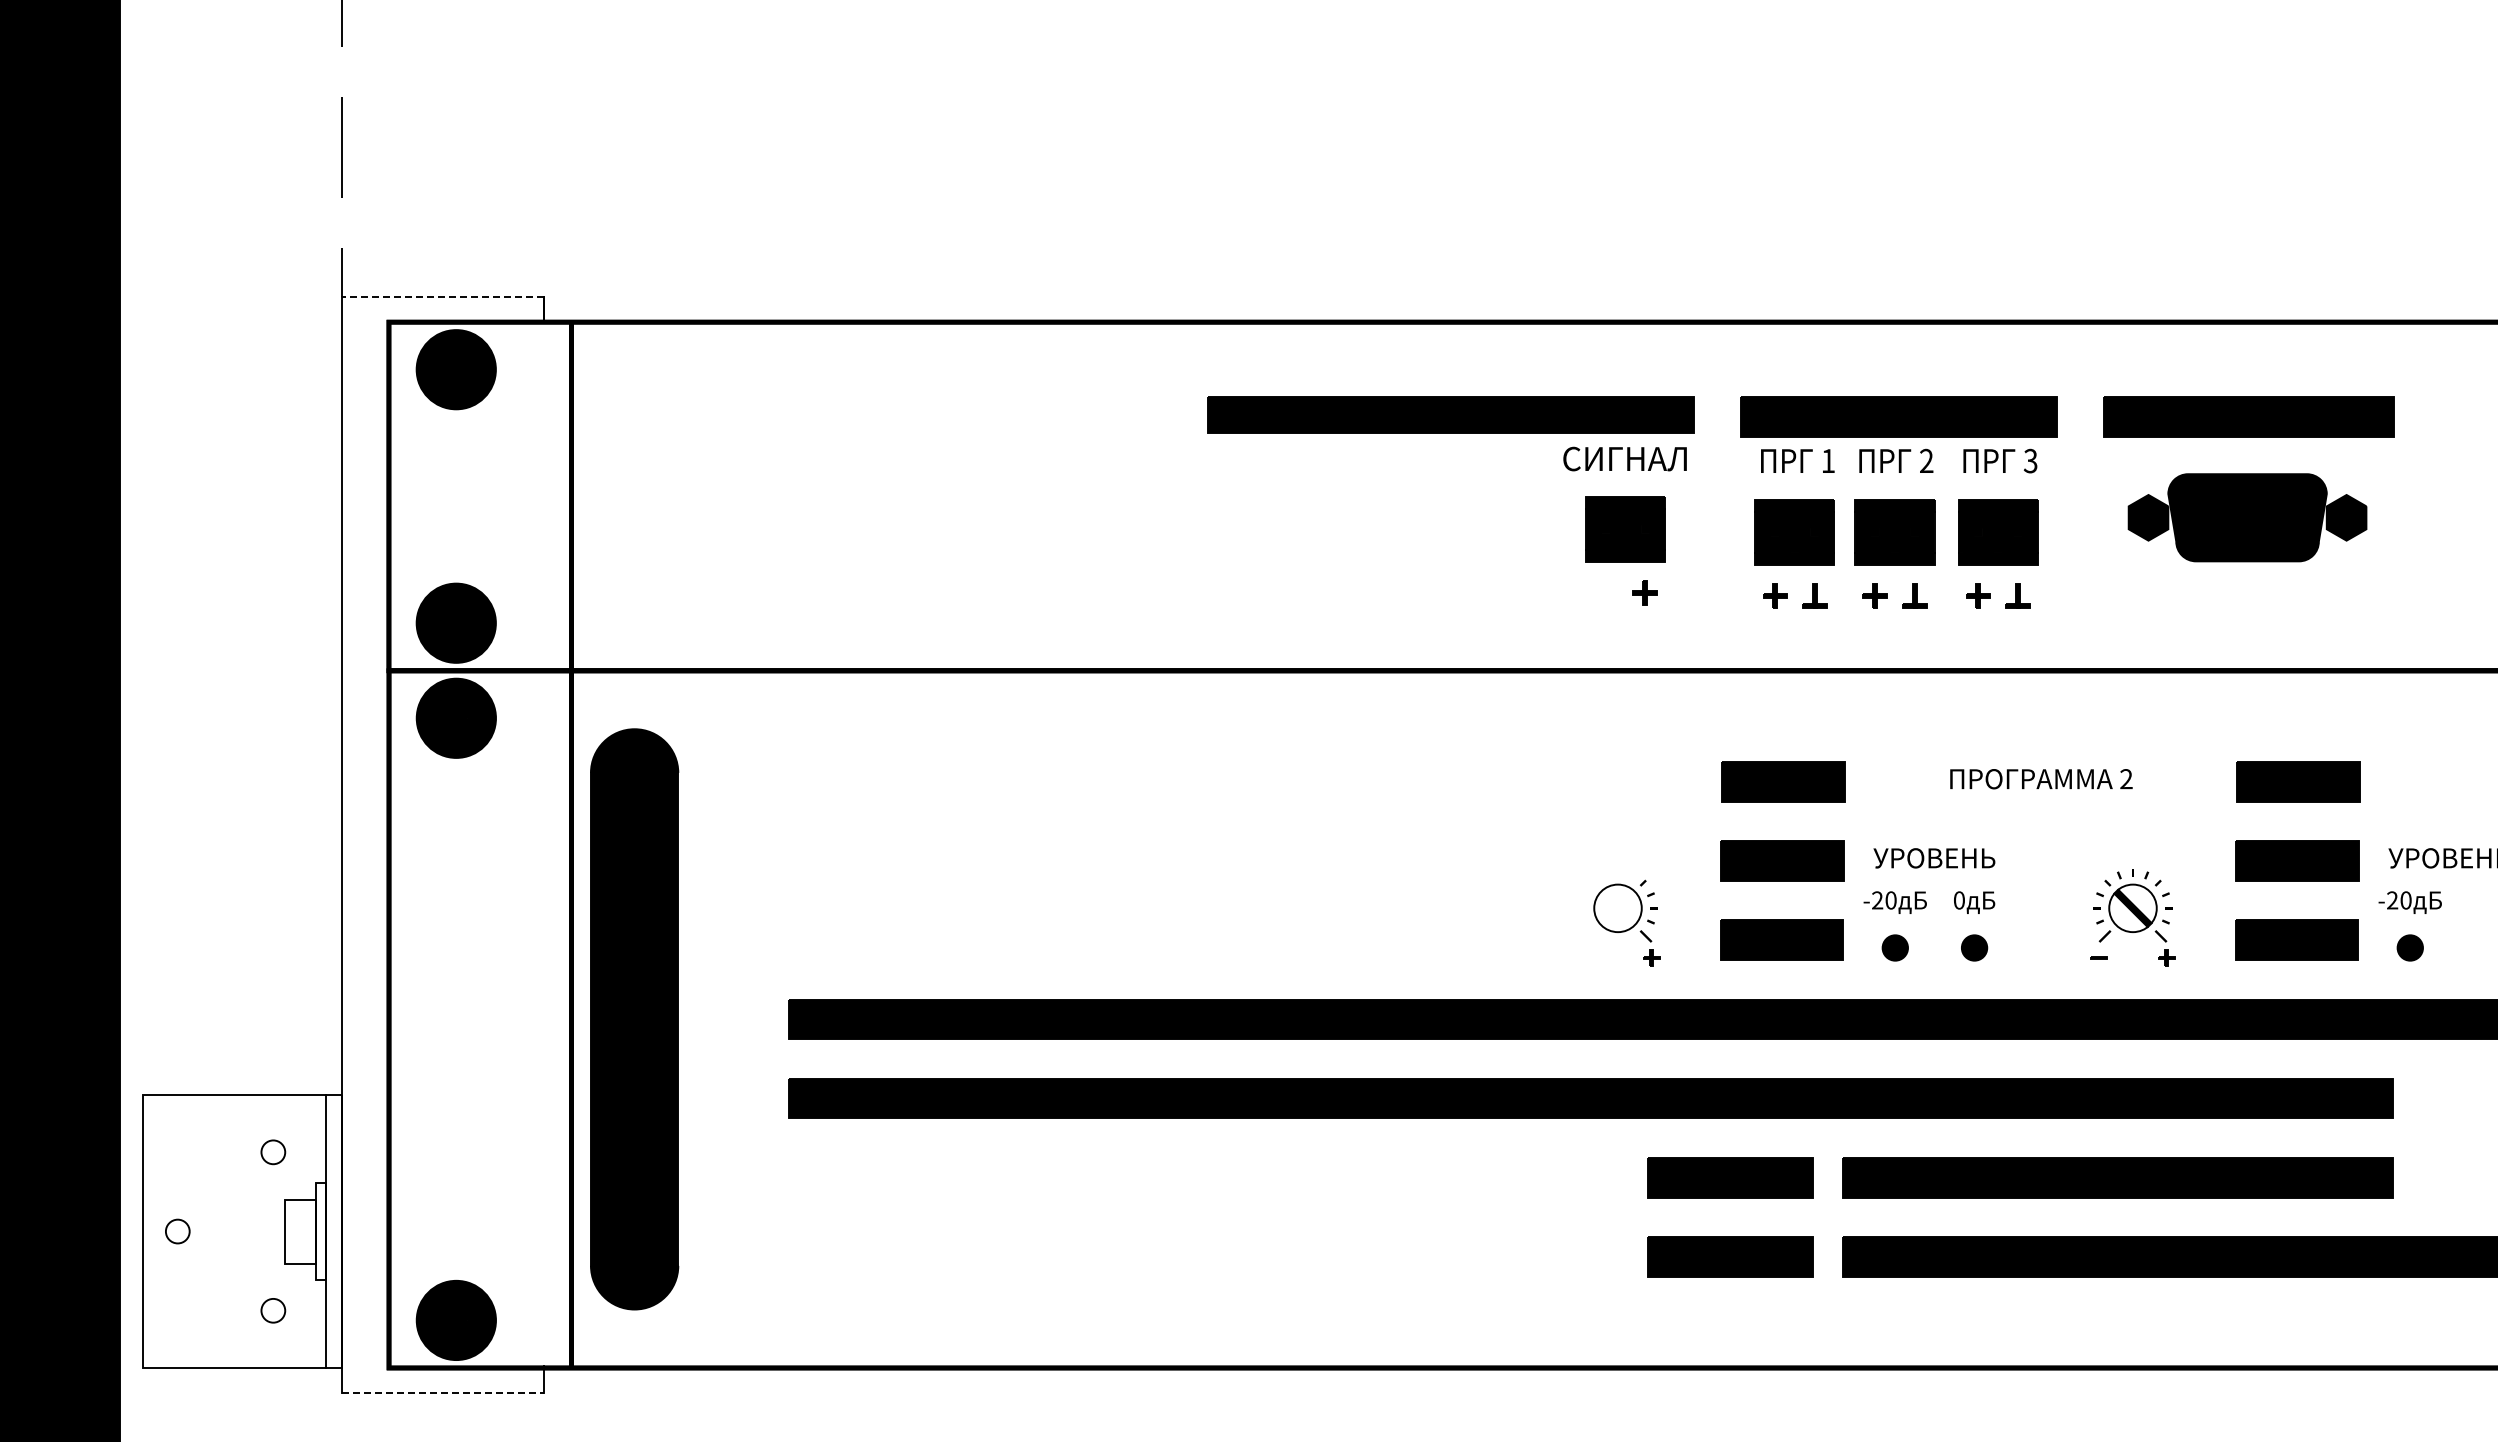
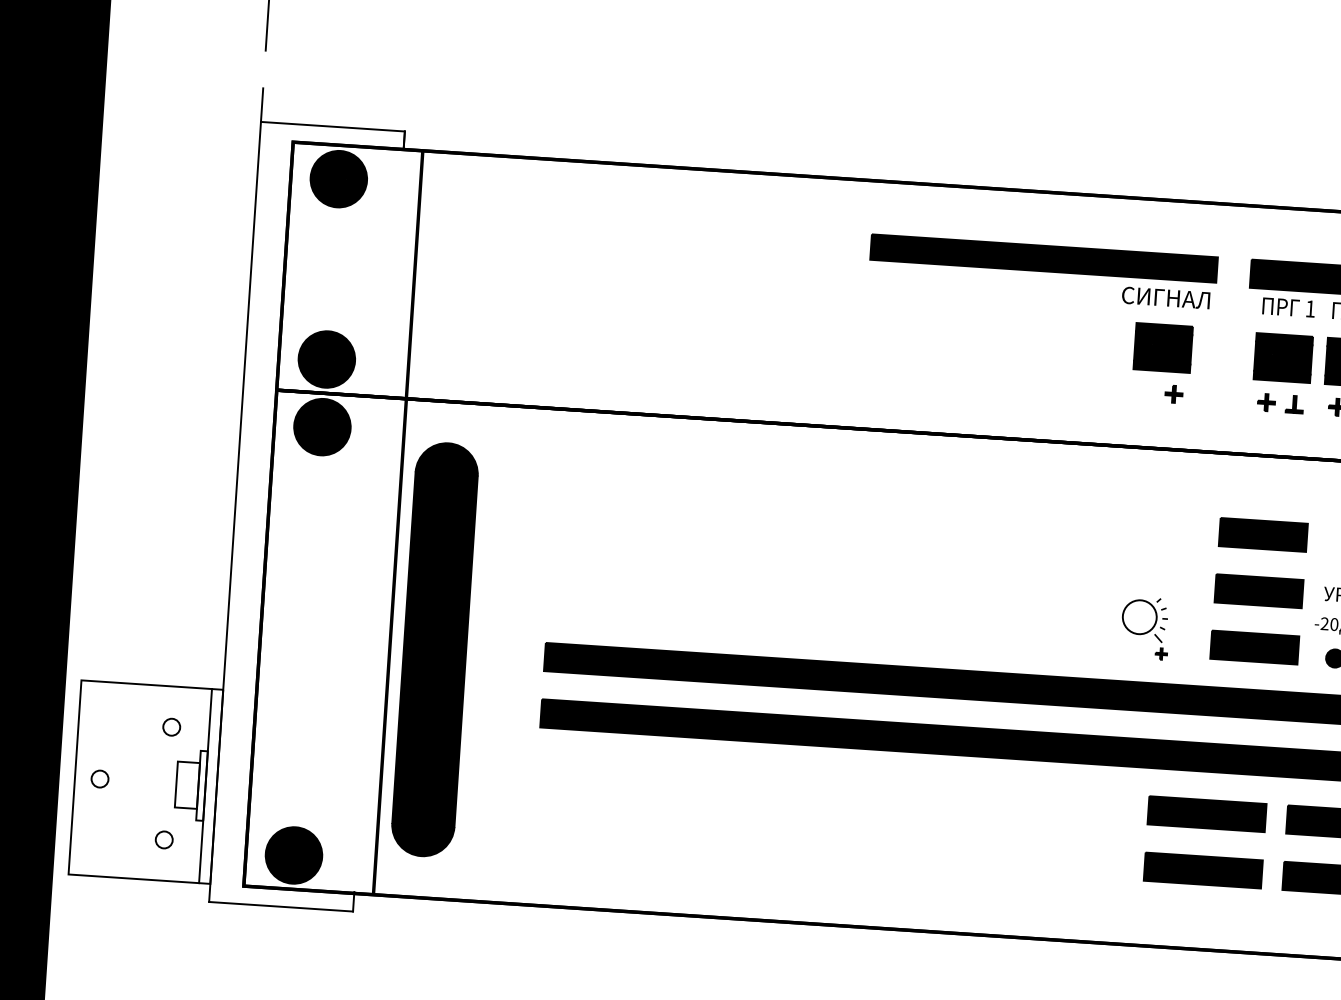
line: (442, 296) -> (332, 126), dashed -> solid
line: (443, 1393) -> (281, 906), dashed -> solid

